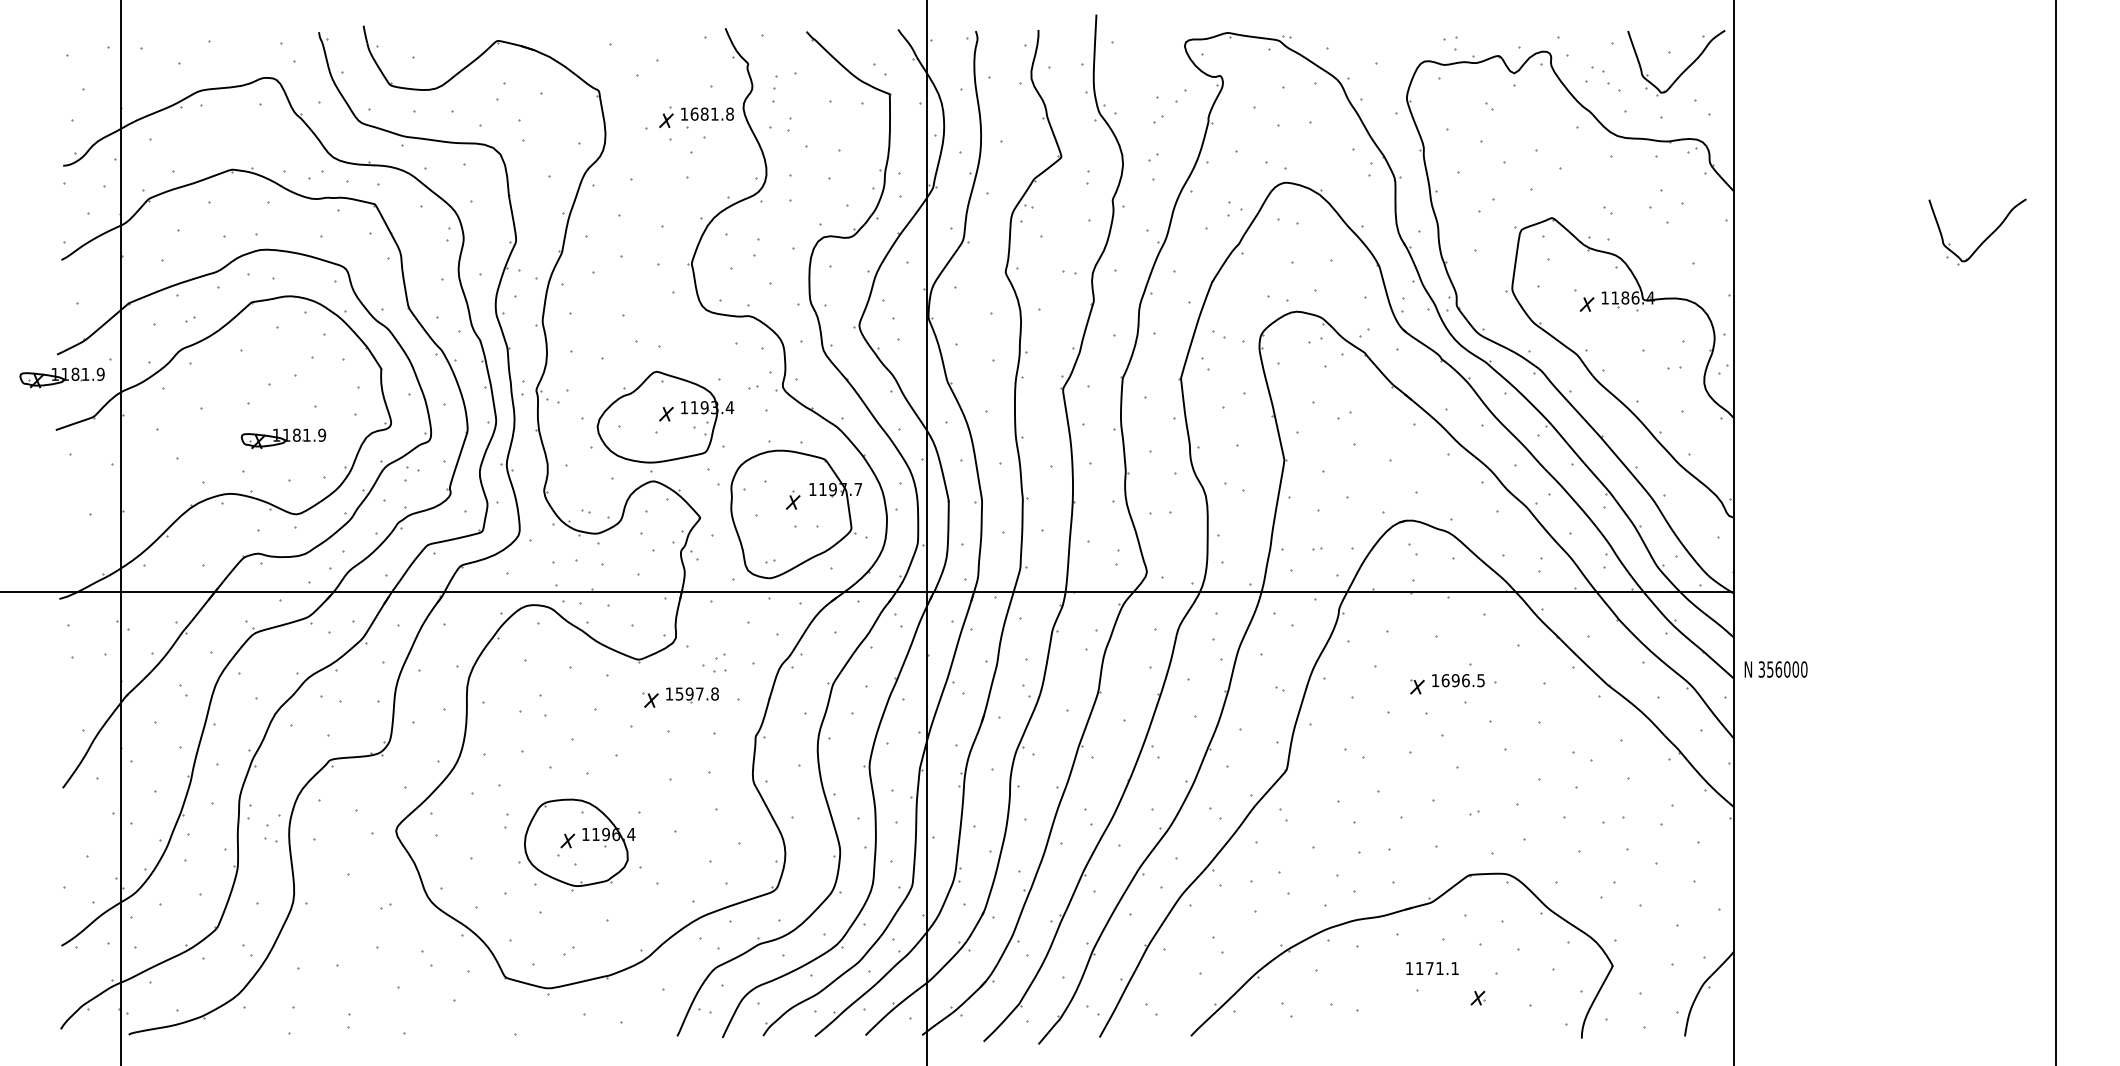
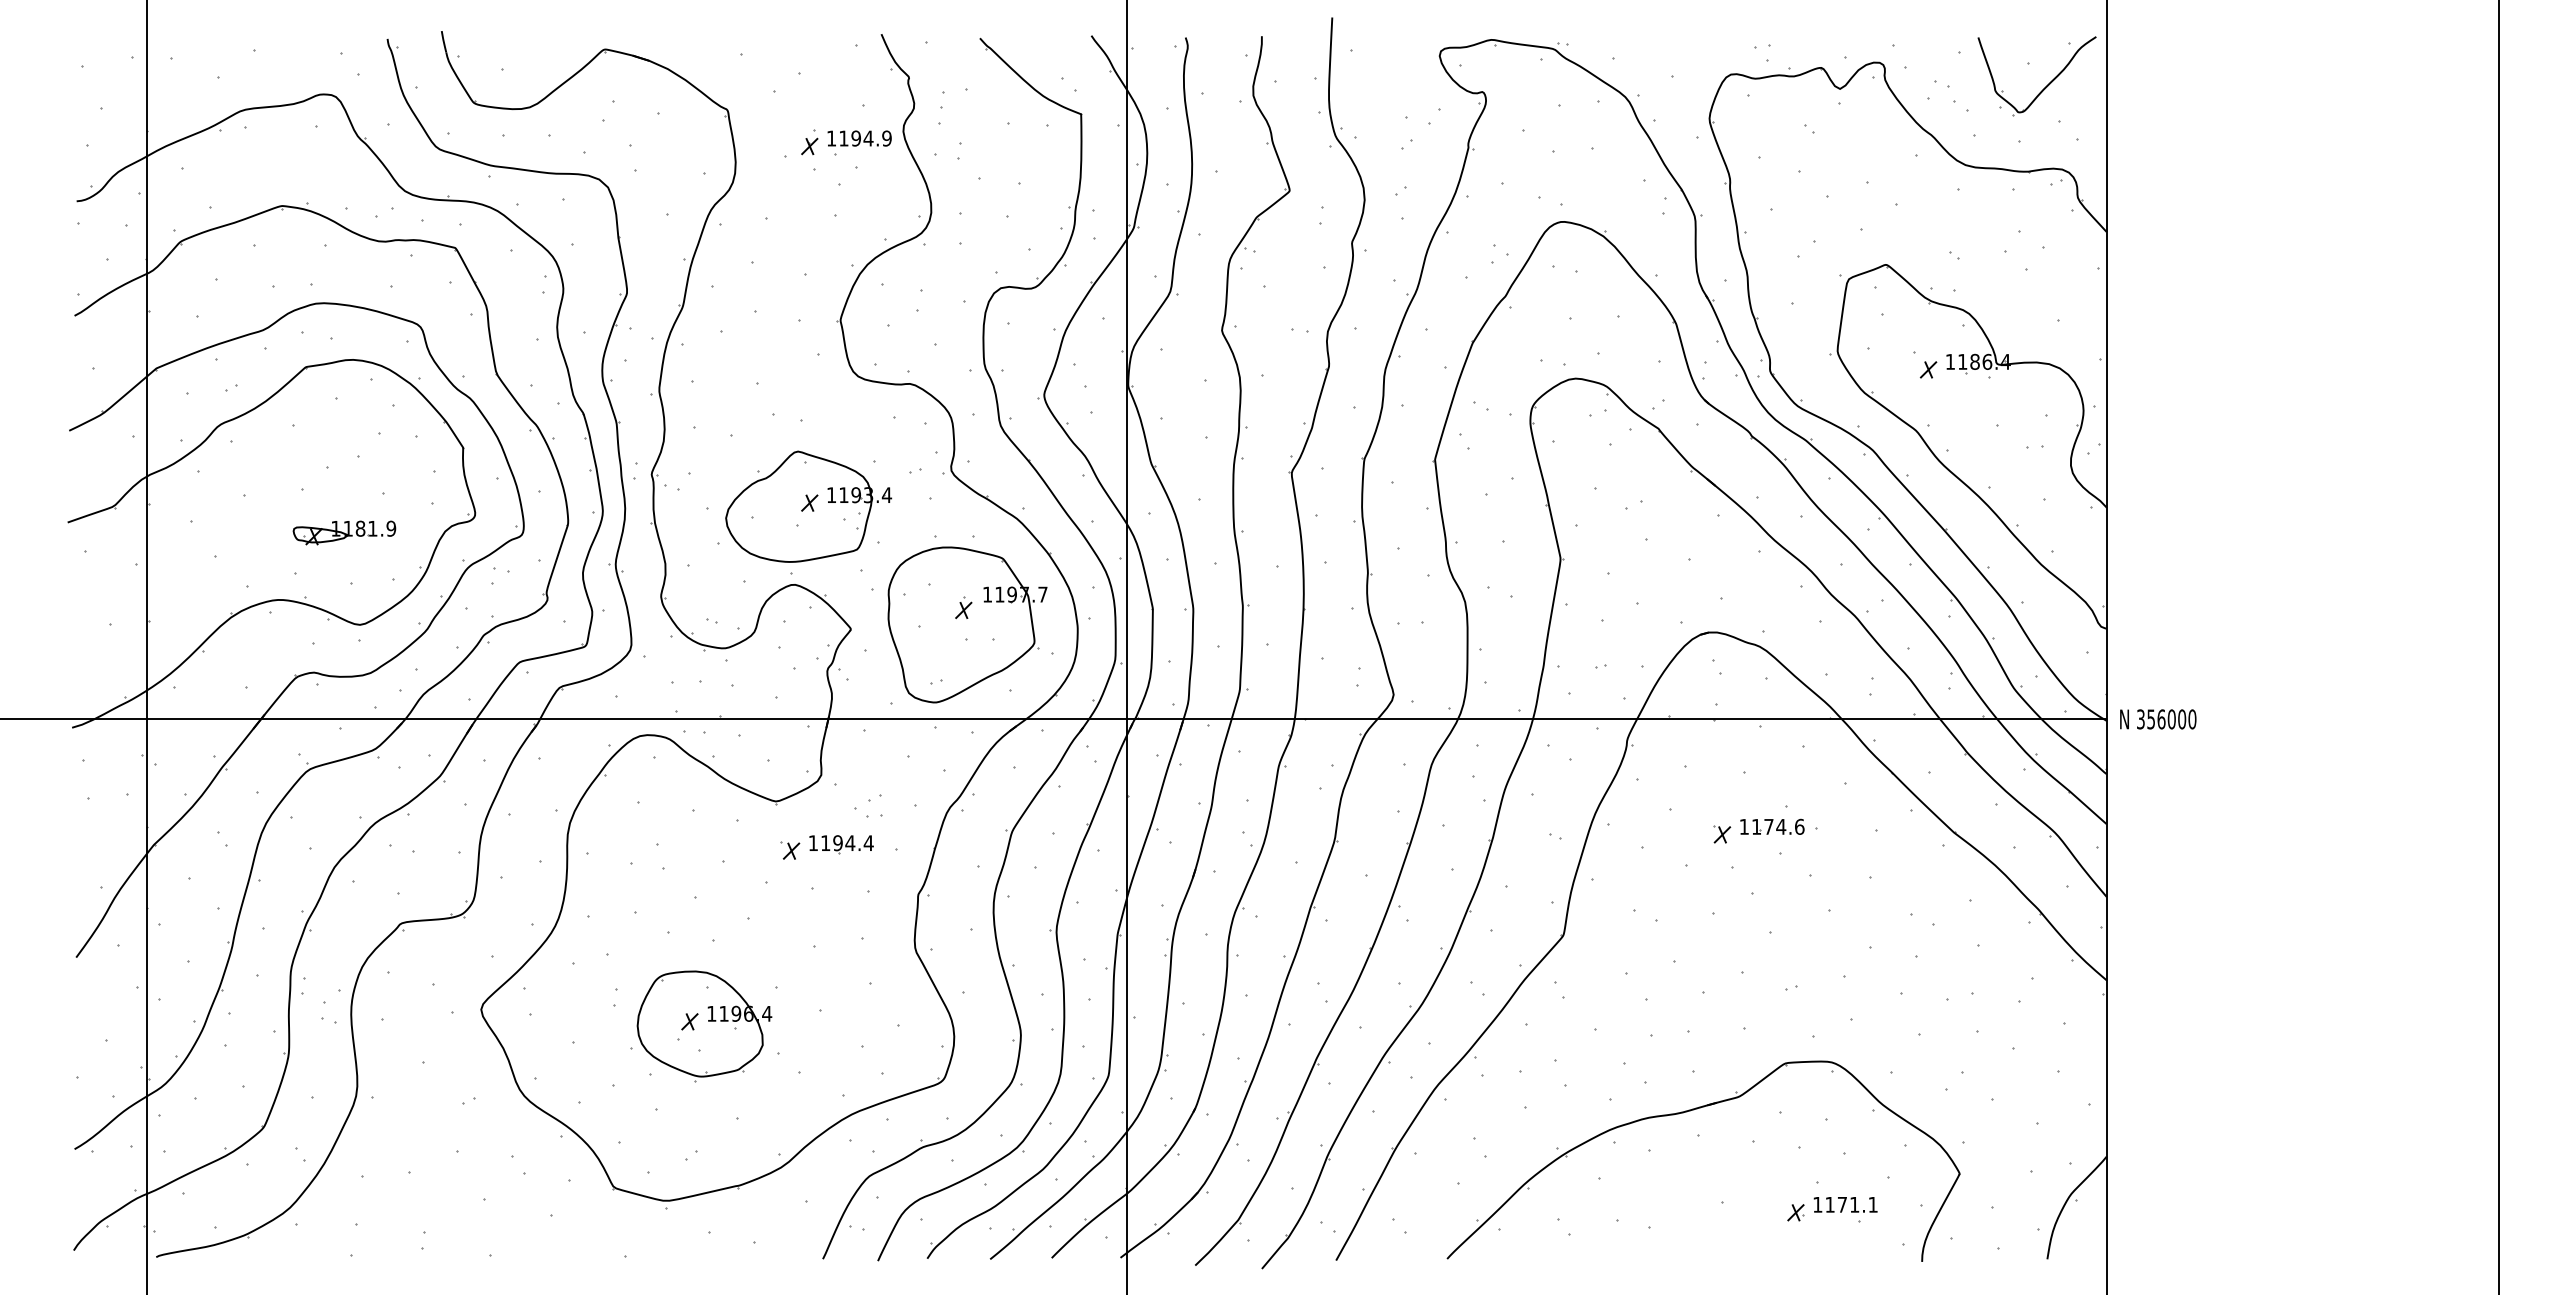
text: (712, 114) -> (865, 138), 1681.8 -> 1194.9
part: (1985, 239) -> (2412, 290), removed
part: (62, 377) -> (75, 458), removed
text: (1776, 669) -> (2158, 719), moved
text: (1463, 680) -> (1778, 826), 1696.5 -> 1174.6
text: (697, 694) -> (847, 843), 1597.8 -> 1194.4
text: (1432, 968) -> (1845, 1204), moved

